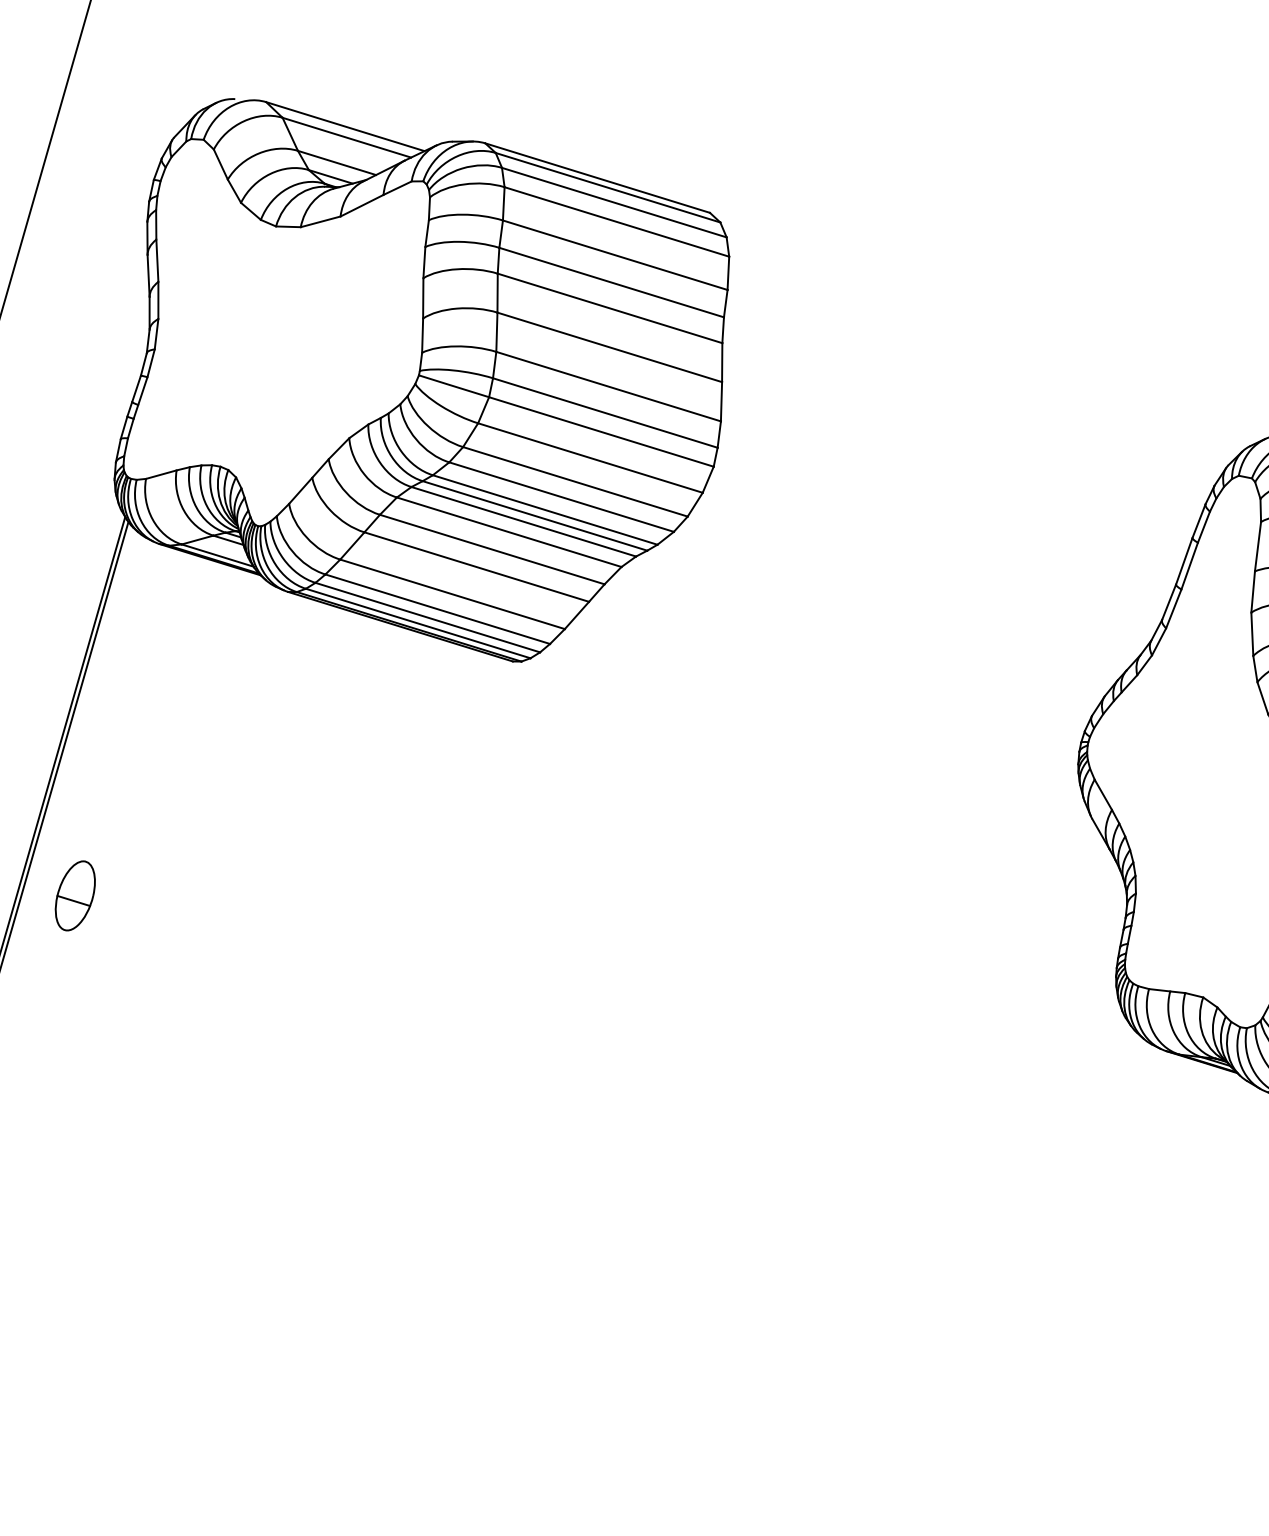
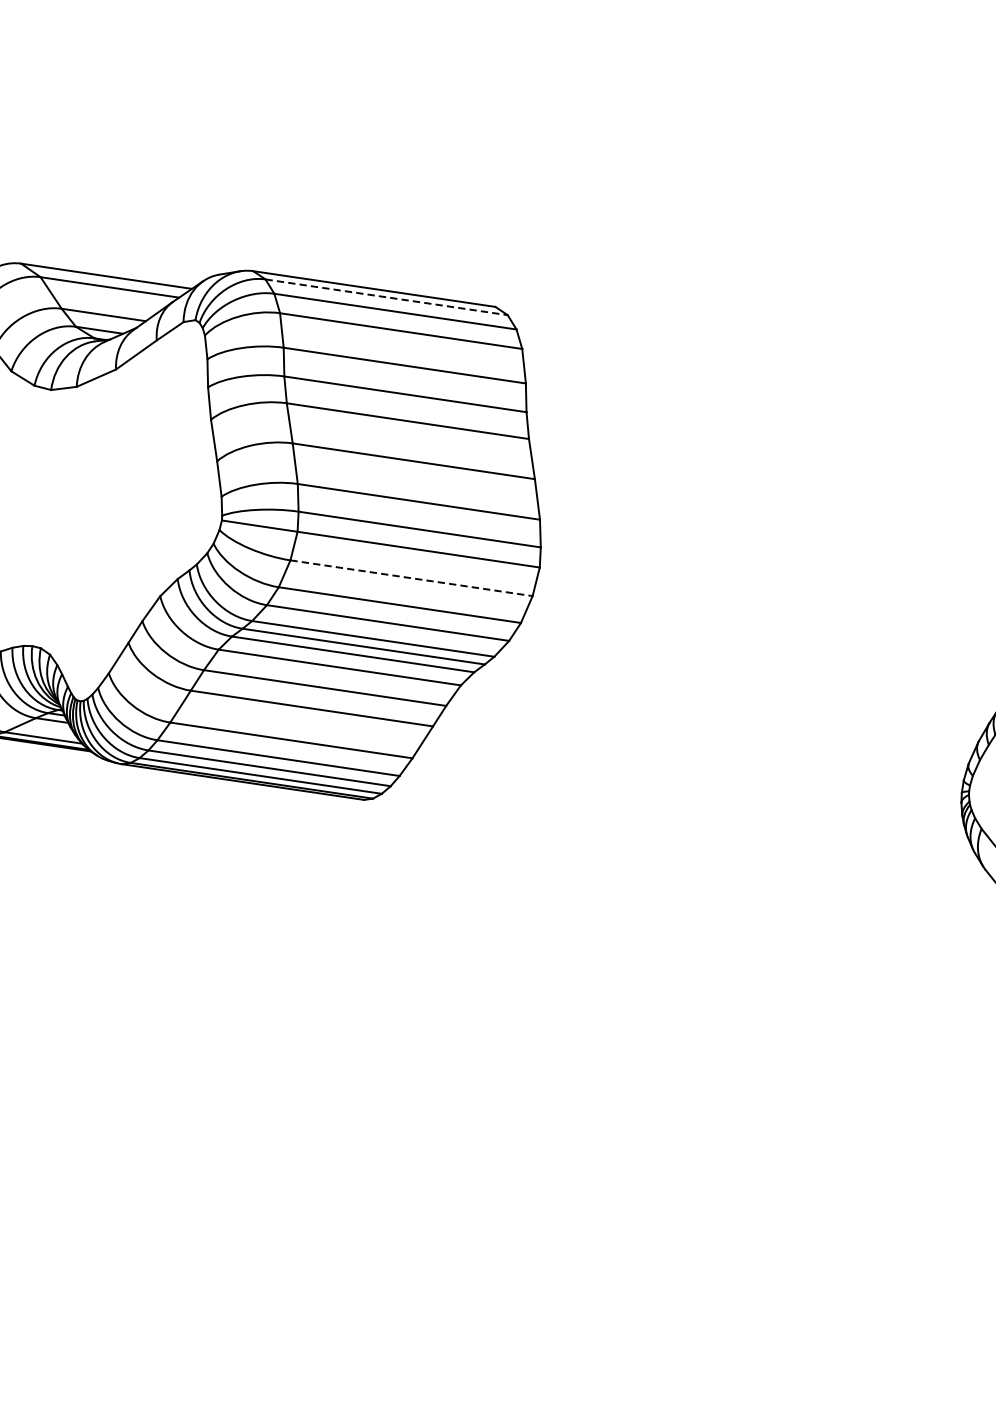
line: (608, 187) -> (387, 296), solid -> dashed
line: (590, 458) -> (411, 578), solid -> dashed

